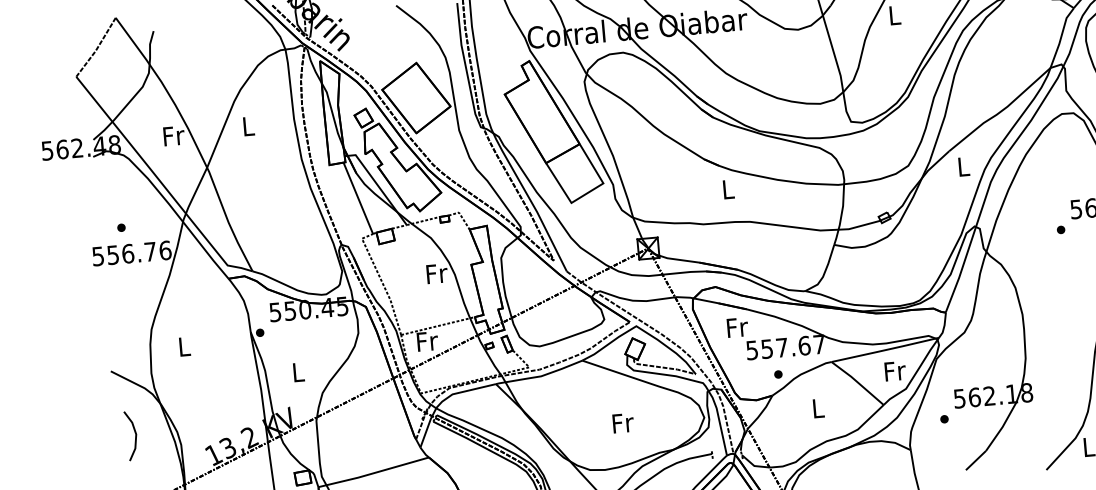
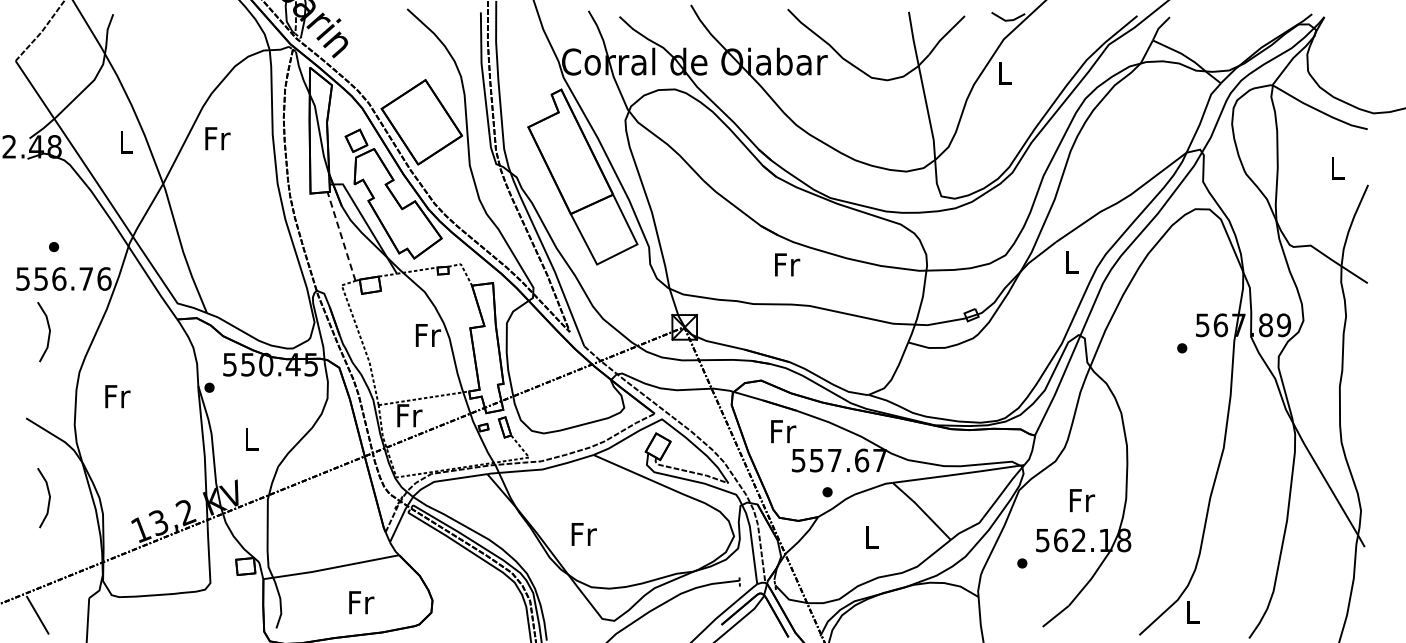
text: (248, 126) -> (217, 138), L -> Fr
text: (173, 135) -> (126, 141), Fr -> L
text: (728, 189) -> (787, 264), L -> Fr
line: (358, 198) -> (341, 236), solid -> dashed
line: (123, 298) -> (48, 332), added
text: (184, 346) -> (117, 396), L -> Fr
text: (895, 371) -> (1082, 500), moved
text: (622, 423) -> (583, 534), moved

